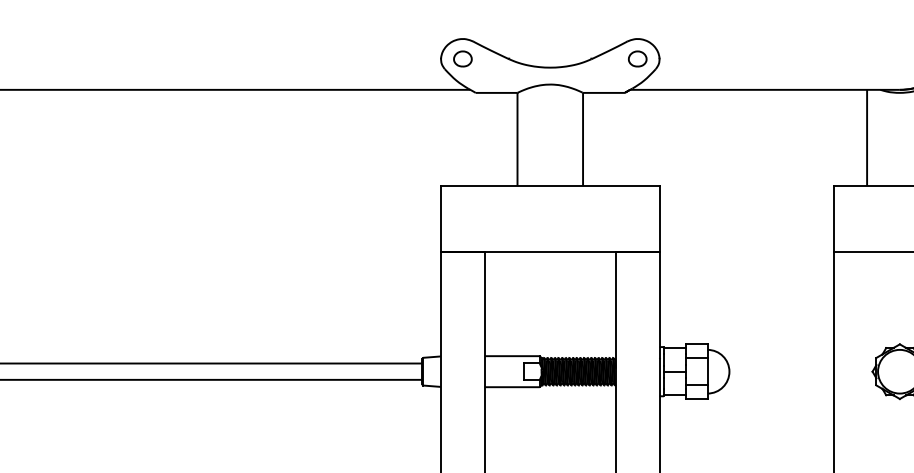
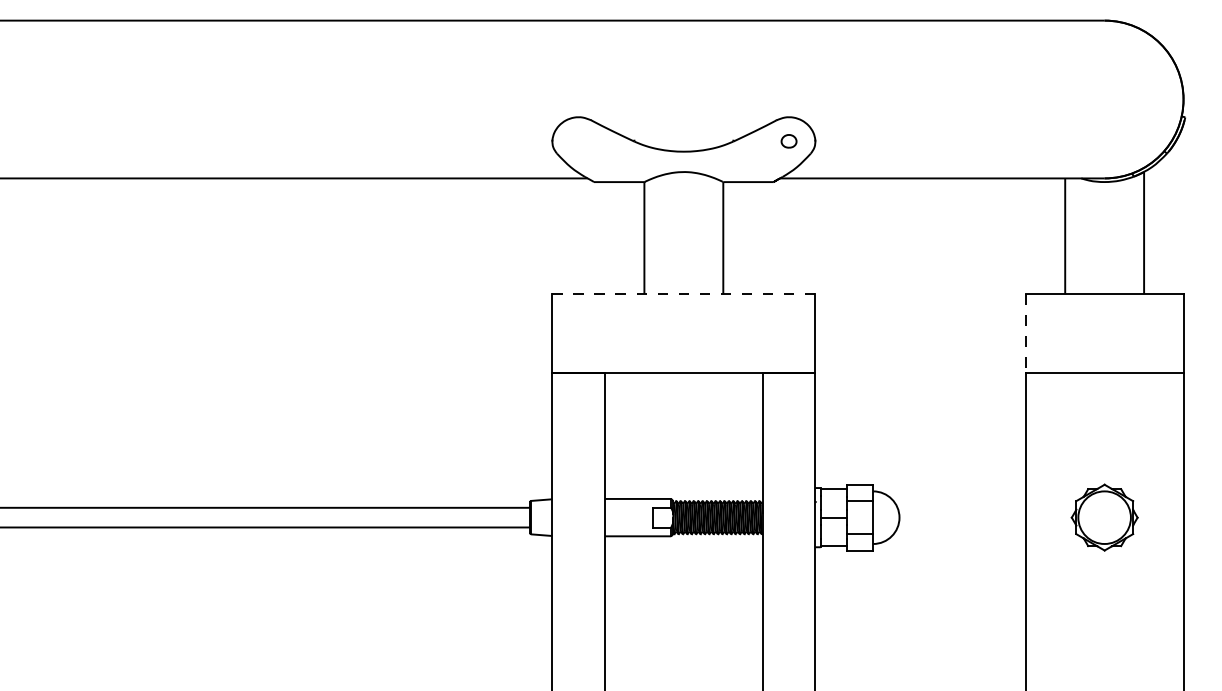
part: (462, 59) -> (578, 141), removed
part: (637, 59) -> (788, 141), size x0.7
line: (550, 186) -> (684, 294), solid -> dashed
line: (834, 219) -> (1025, 334), solid -> dashed

